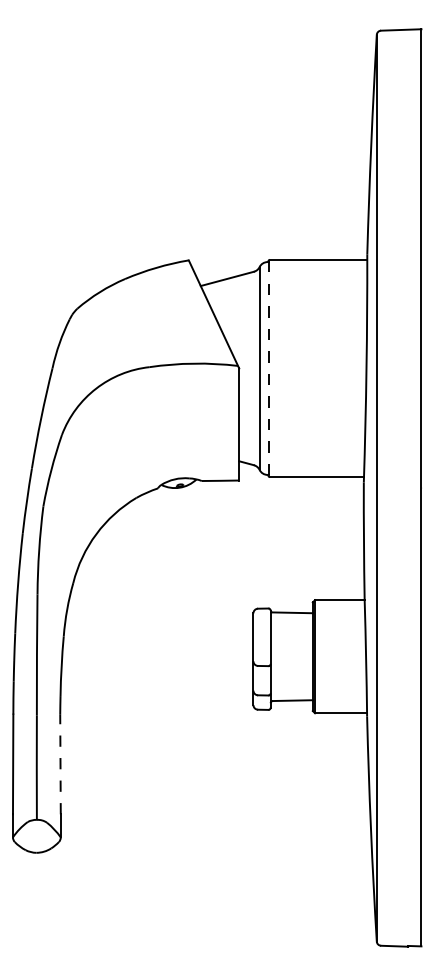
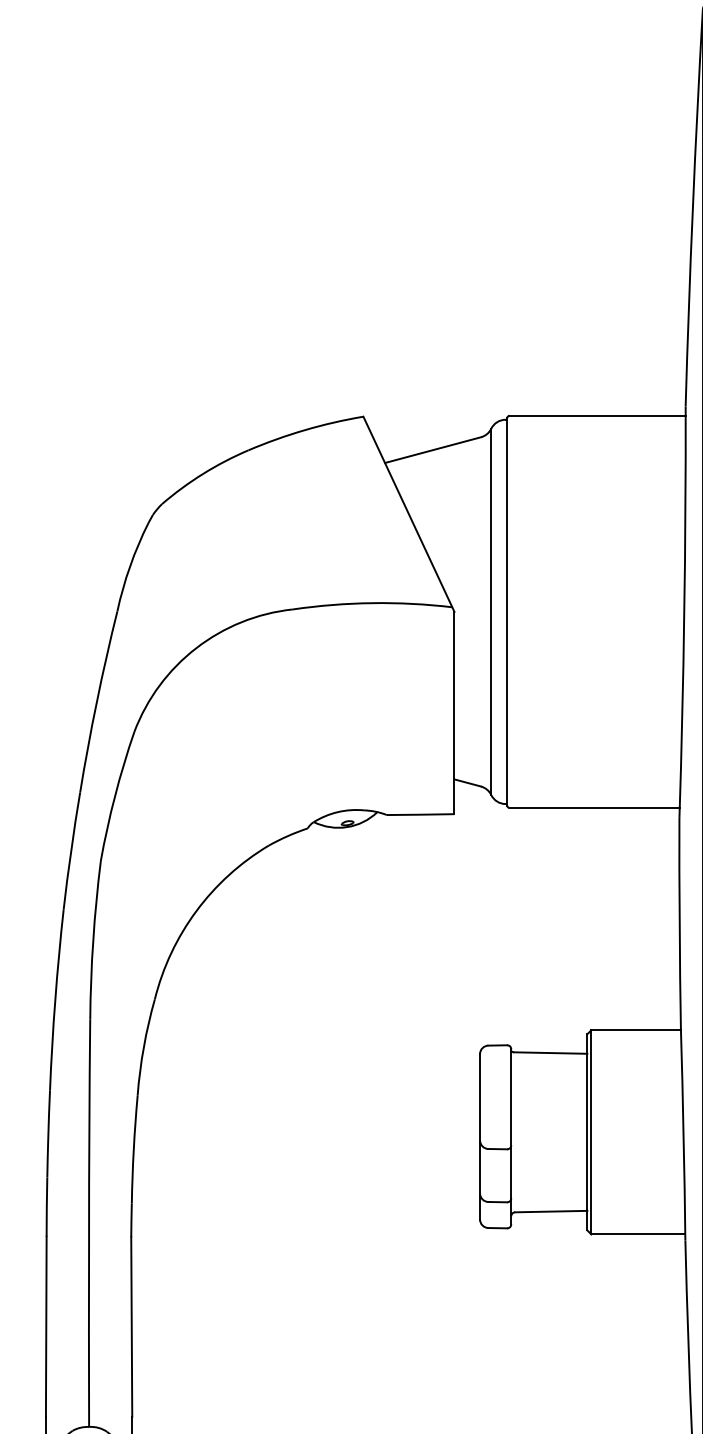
line: (268, 369) -> (507, 613), dashed -> solid
line: (60, 764) -> (131, 1326), dashed -> solid

